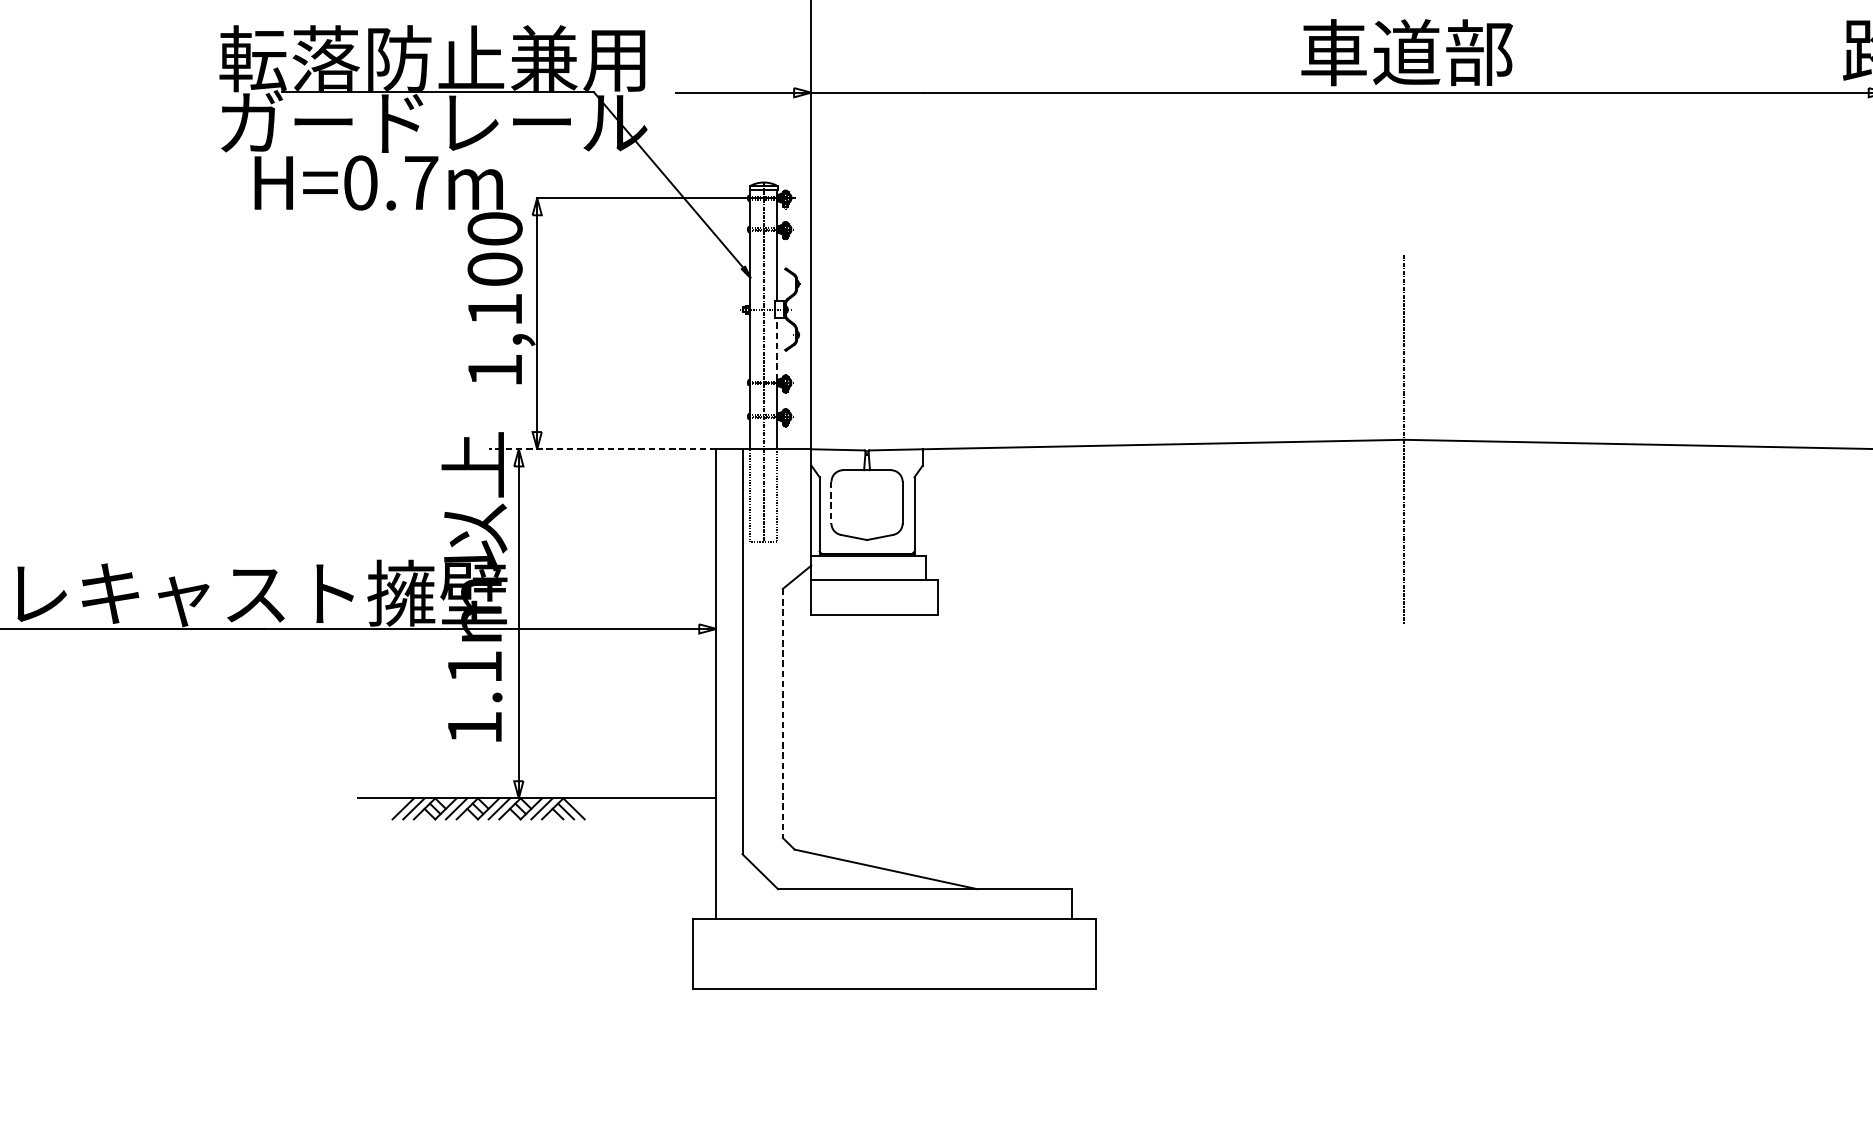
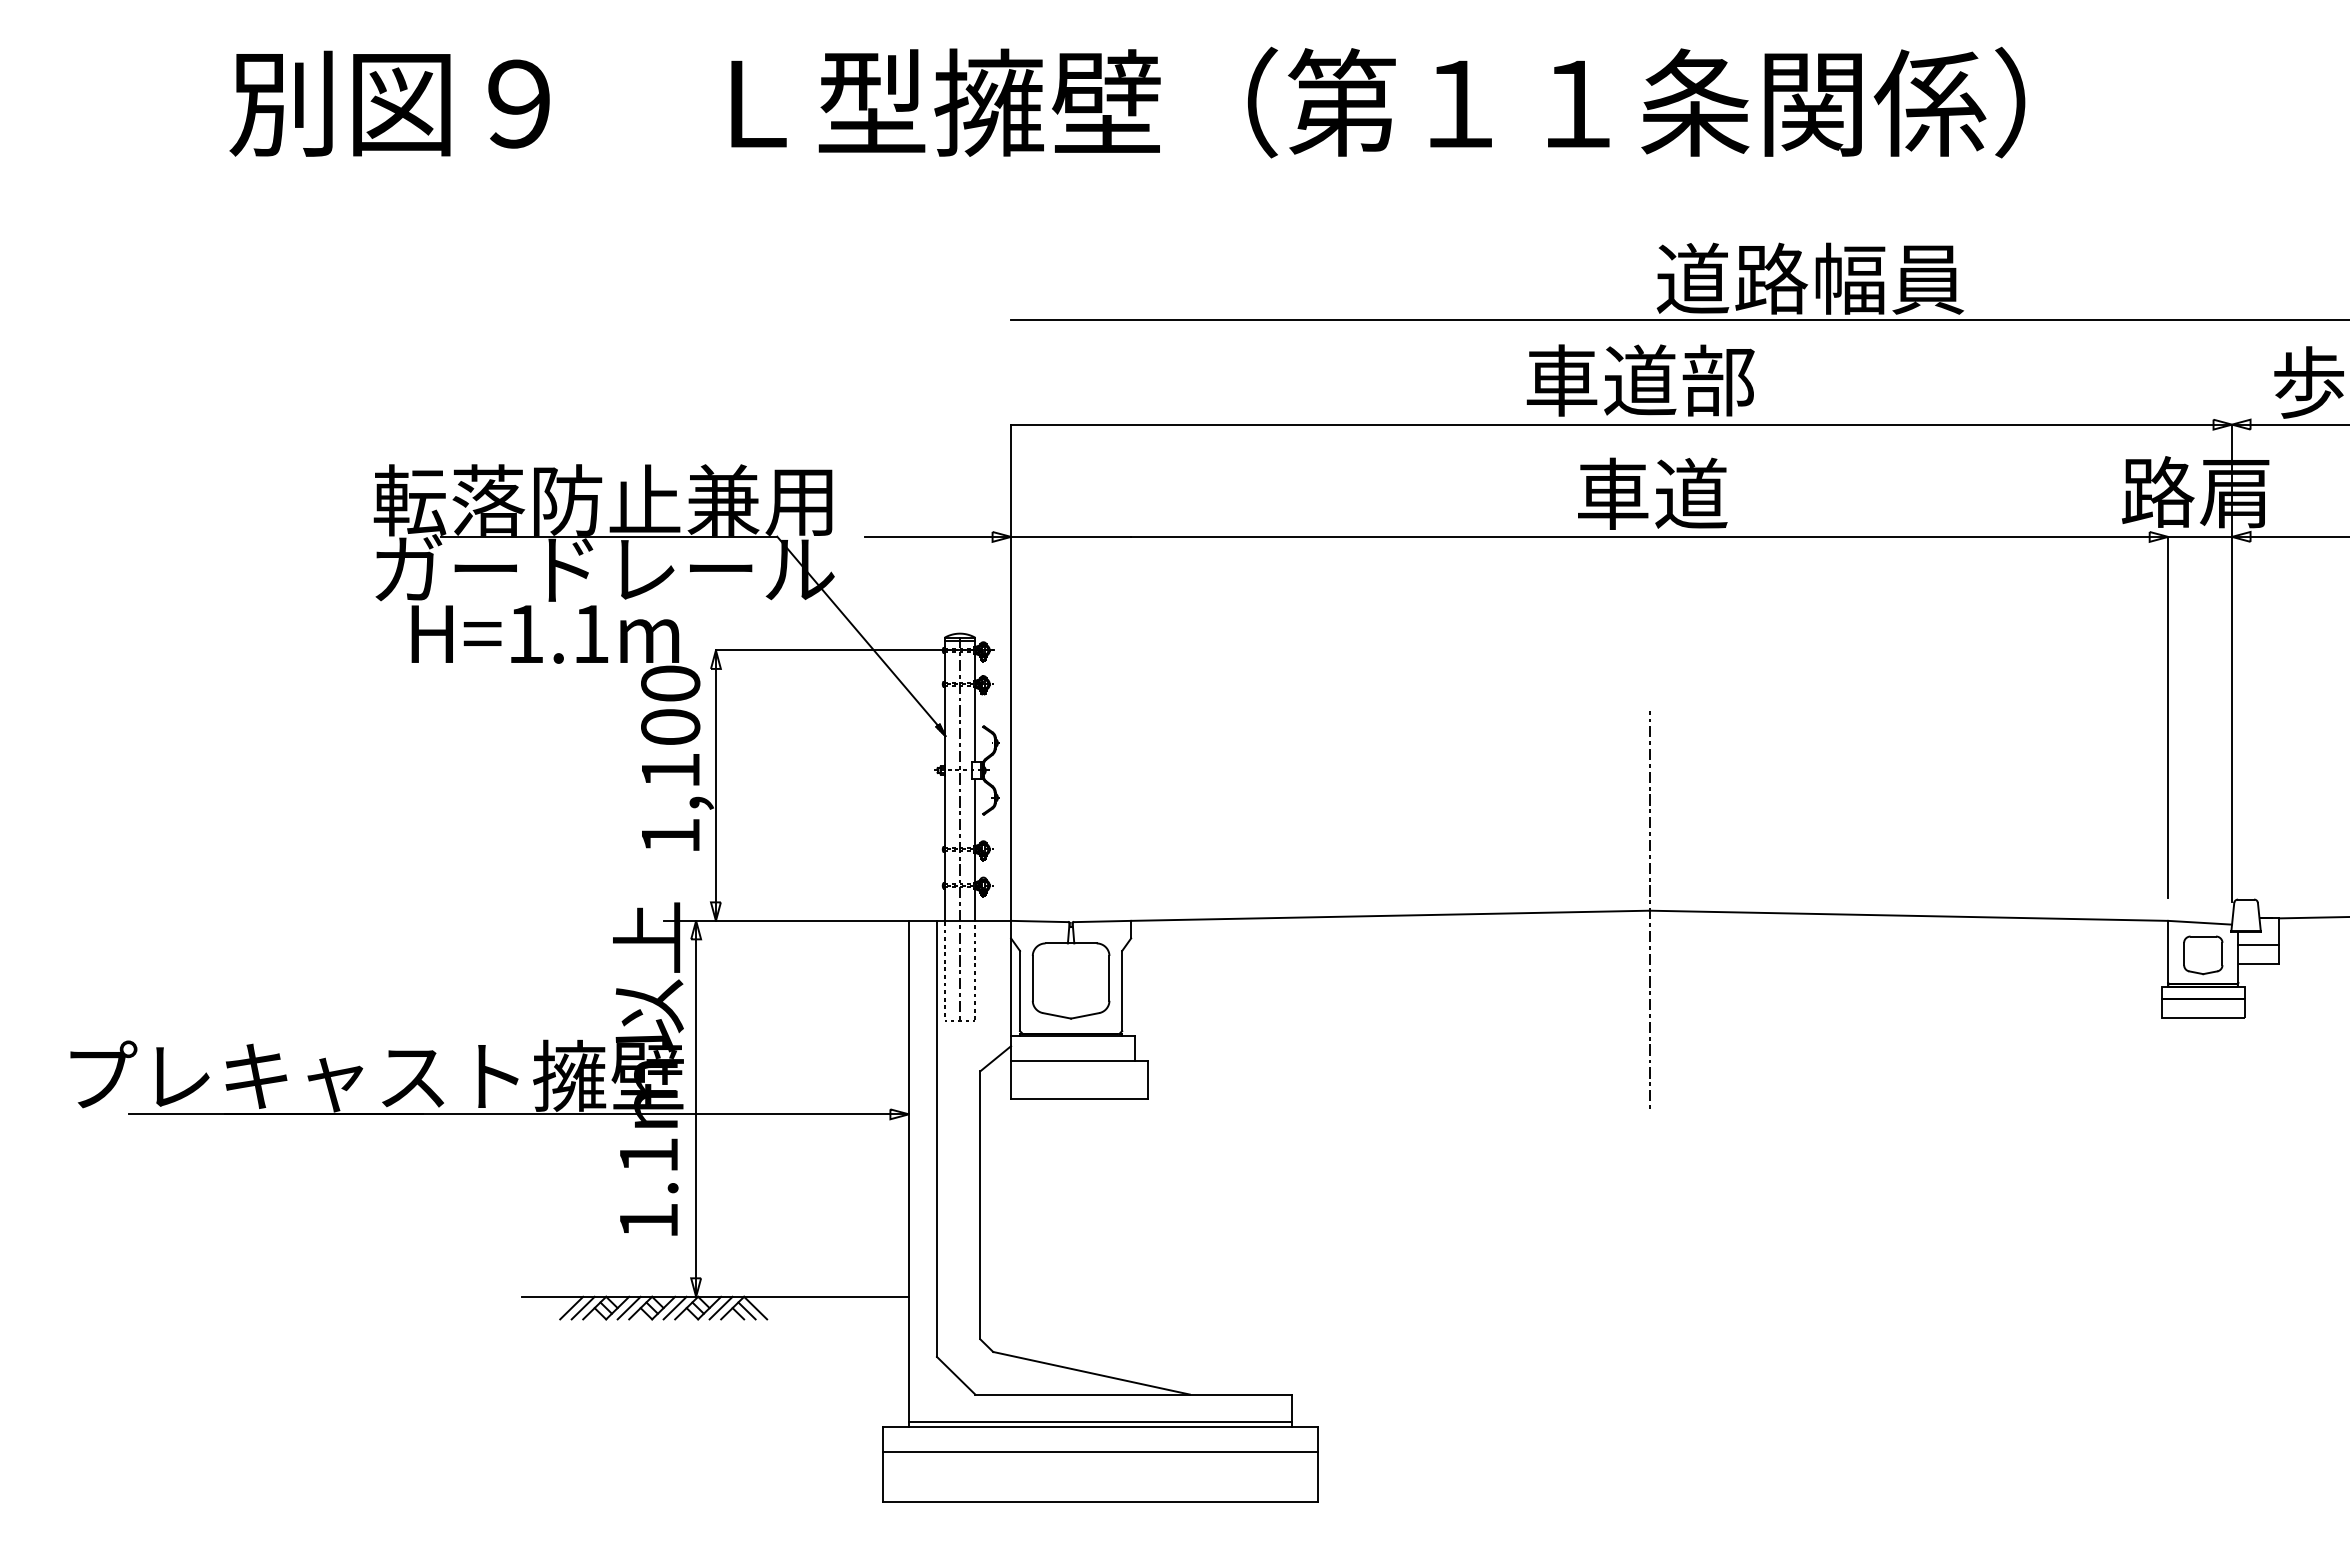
text: (1406, 52) -> (1652, 493), 車道部 -> 車道
text: (391, 182) -> (558, 633), H=0.7m -> H=1.1m
line: (777, 348) -> (974, 812), dashed -> solid
line: (602, 448) -> (786, 920), dashed -> solid
line: (831, 502) -> (1032, 978), dashed -> solid
line: (782, 713) -> (980, 1205), dashed -> solid
line: (894, 915) -> (1100, 1422), added
line: (894, 942) -> (1100, 1452), added

